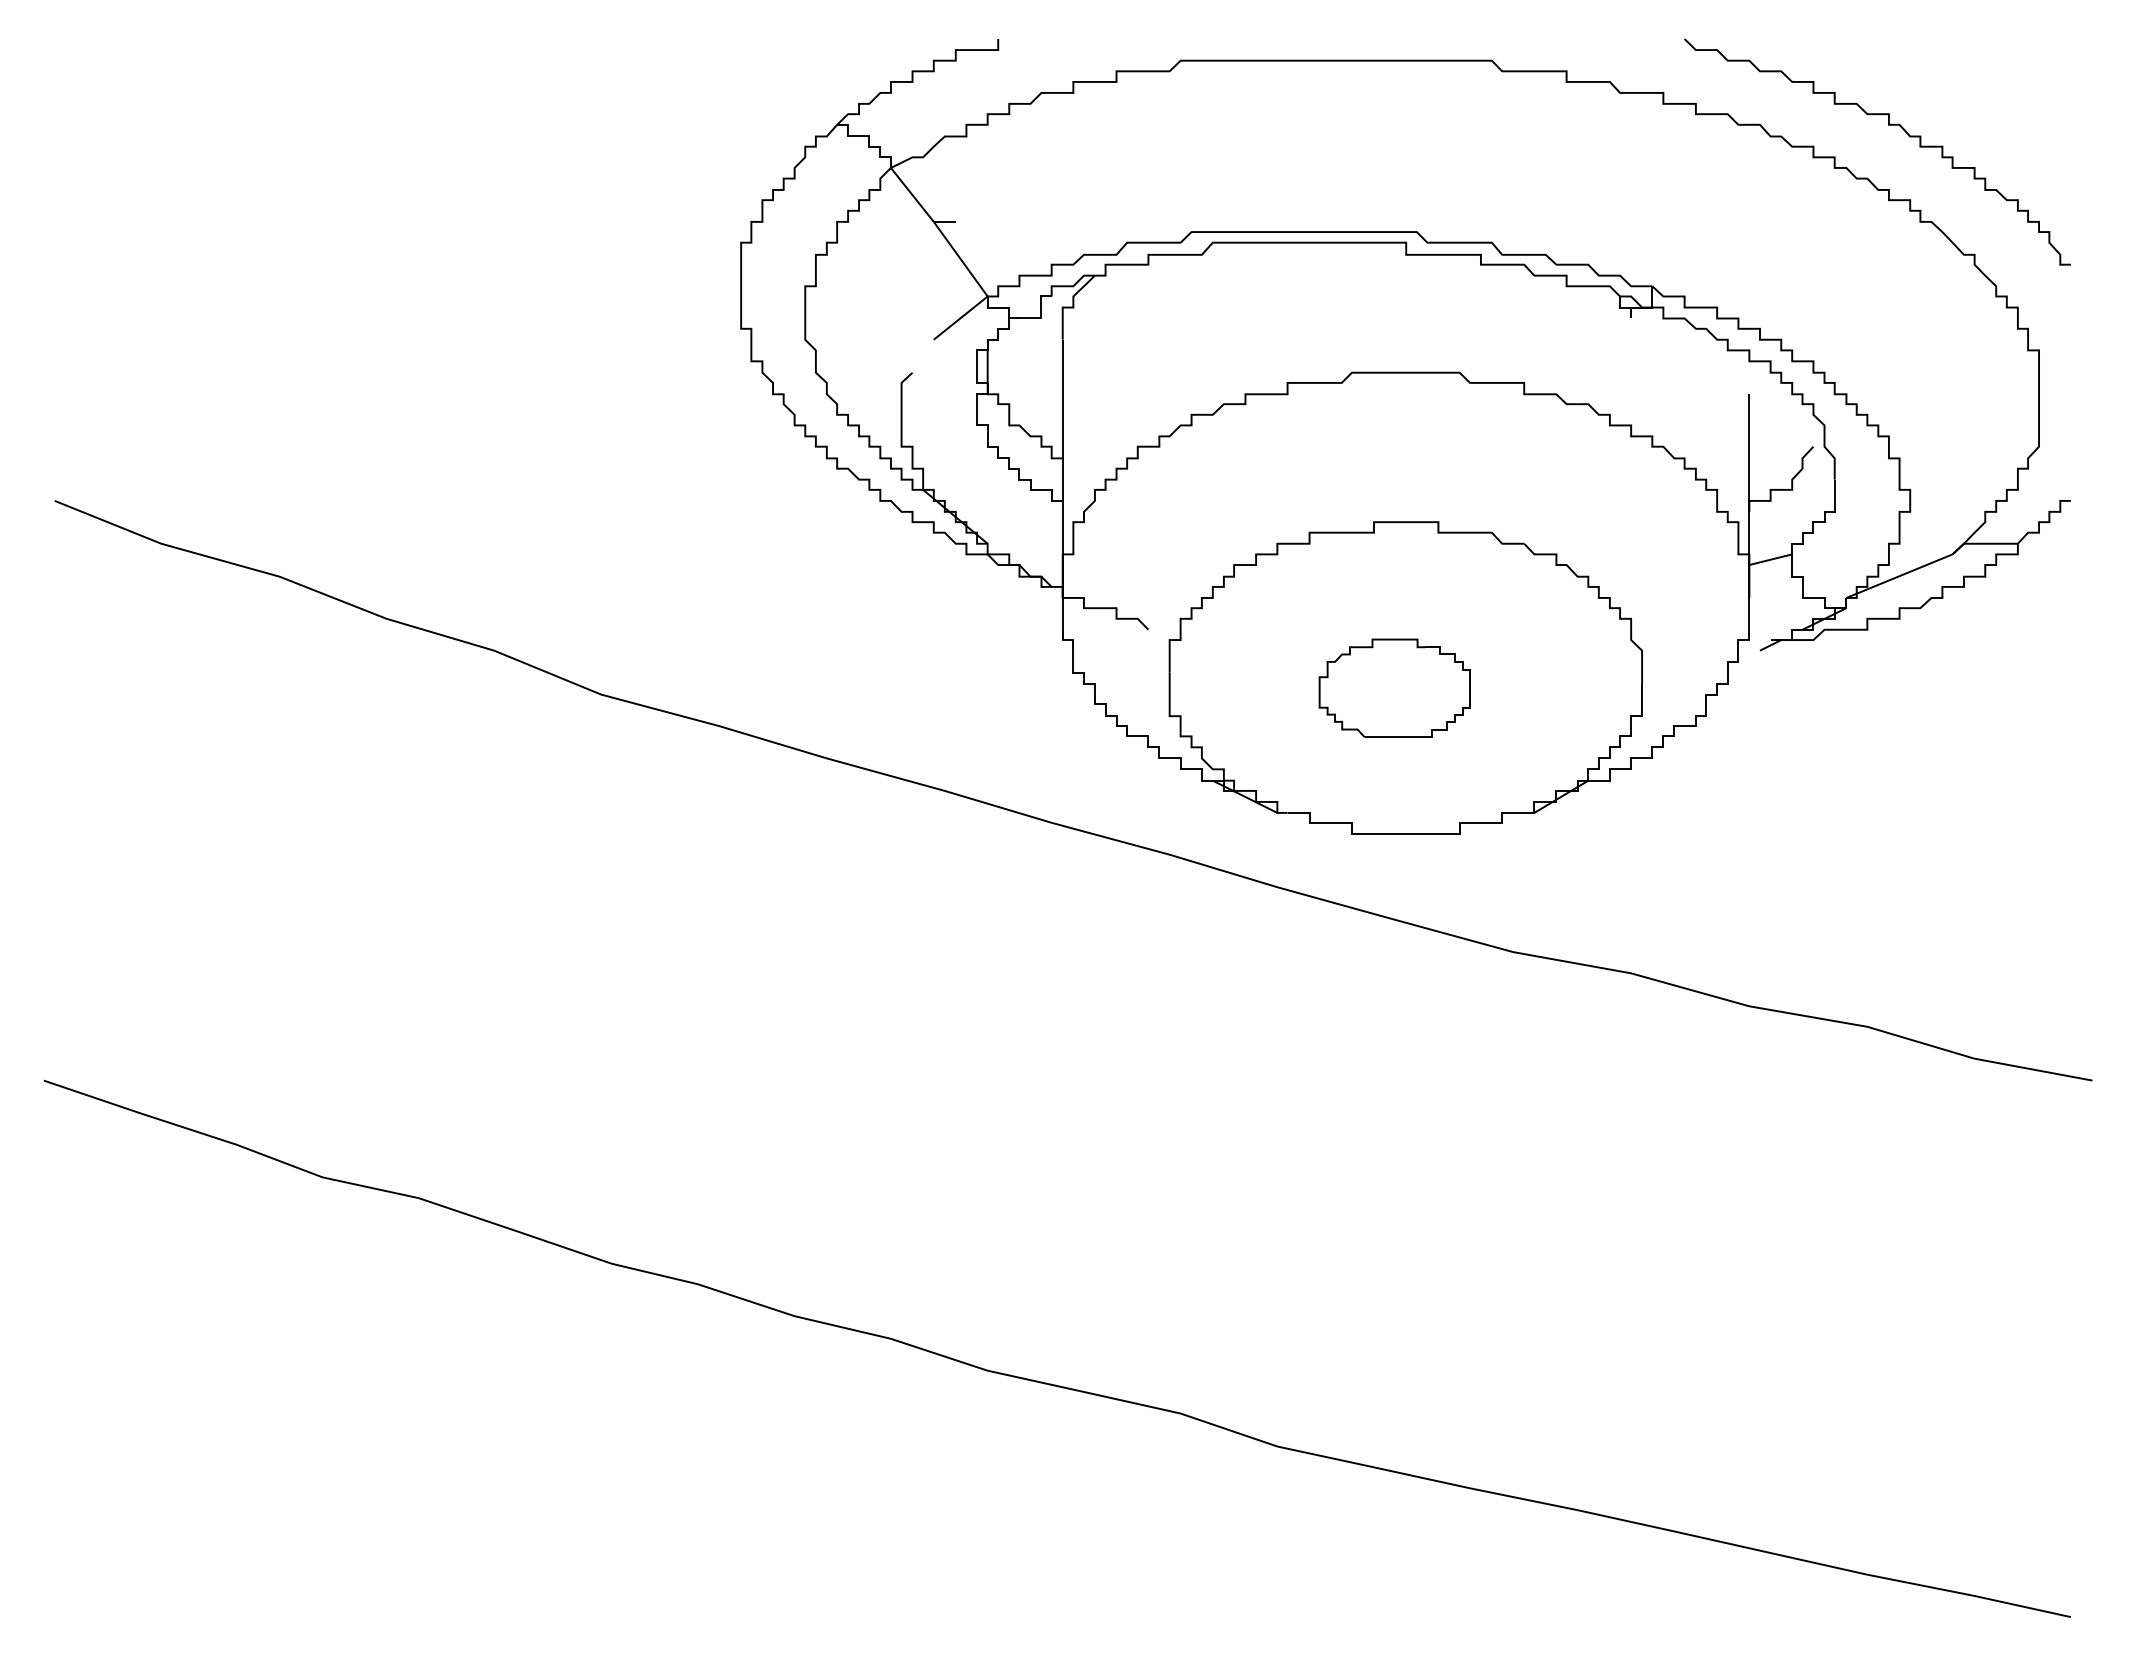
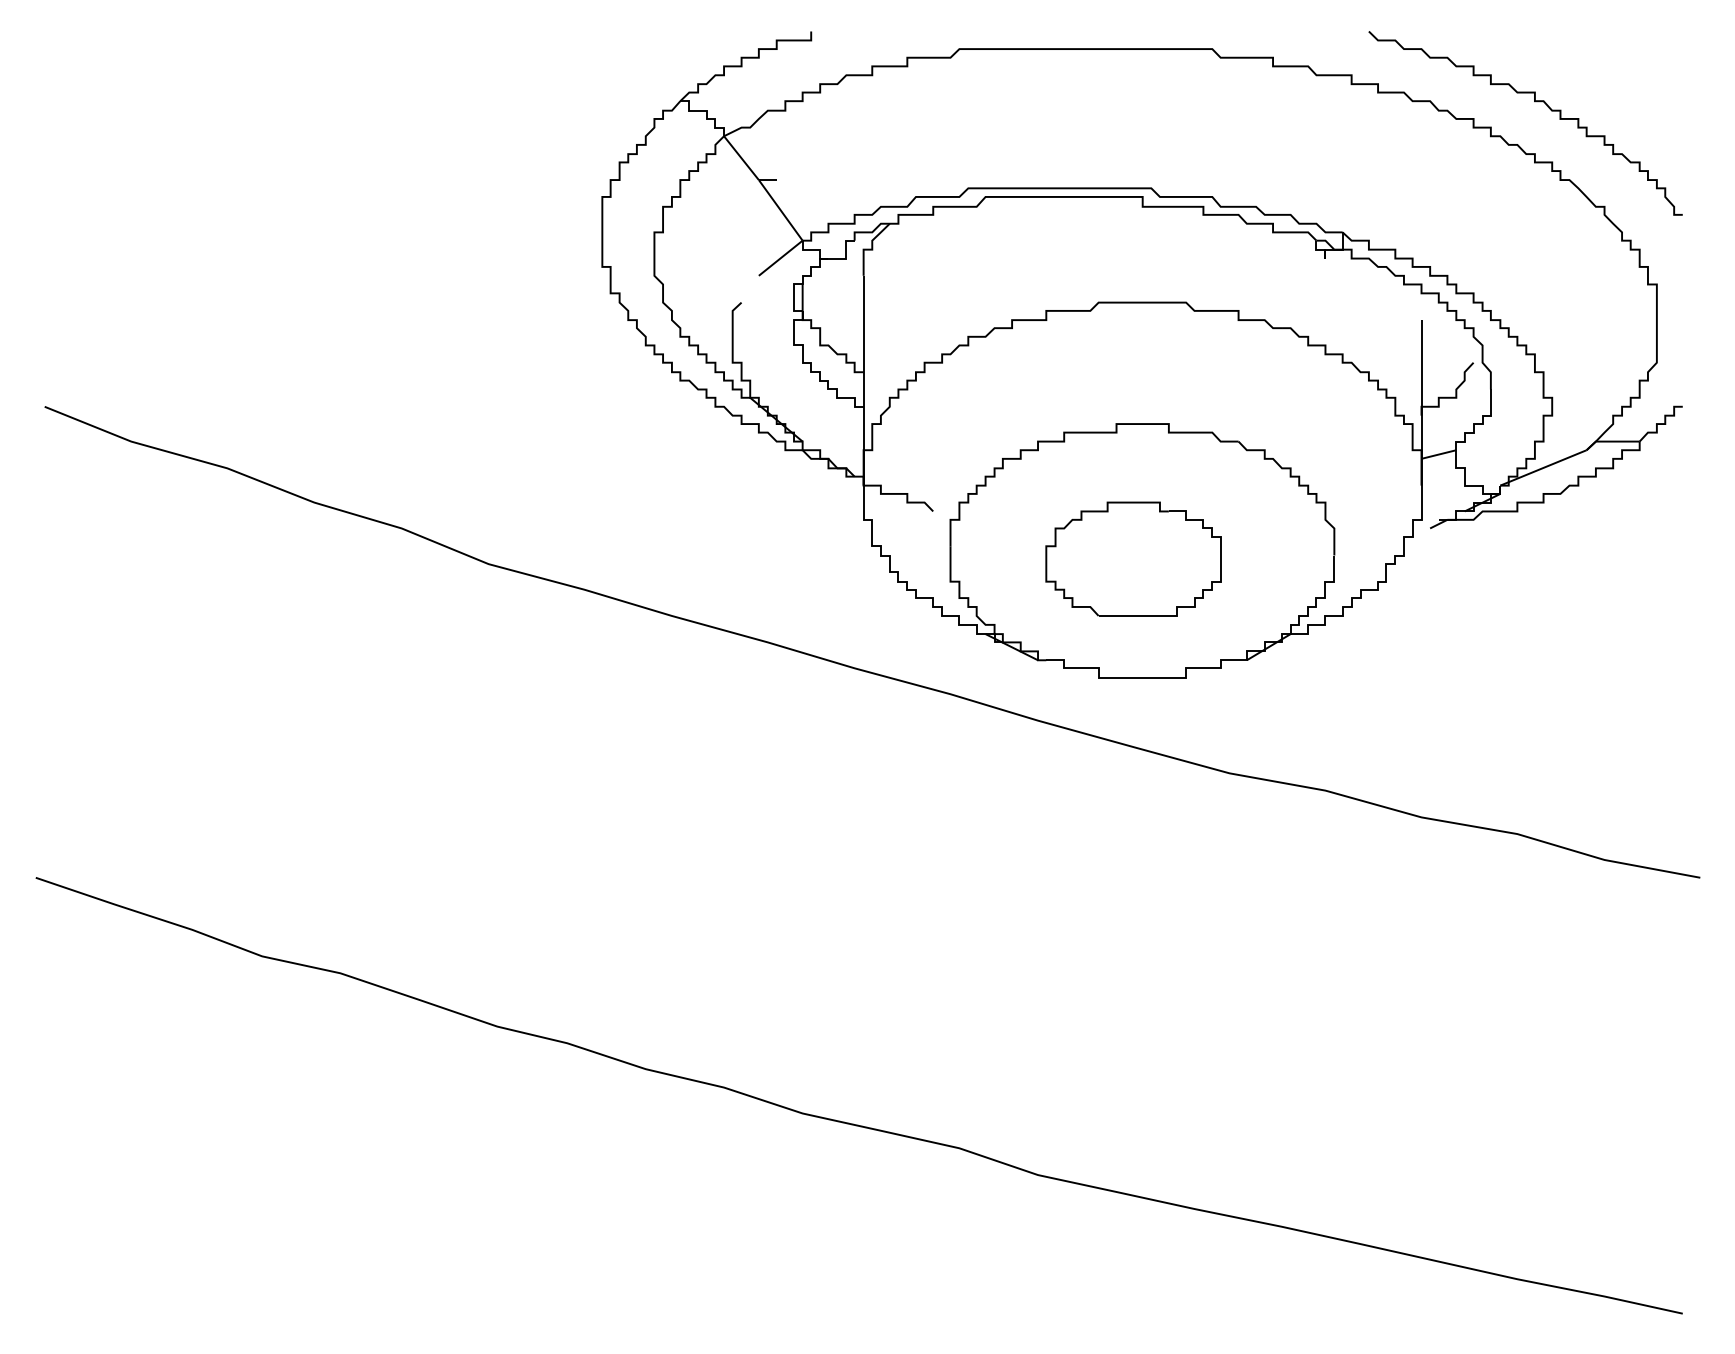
part: (1394, 687) -> (1133, 558), size x1.43

